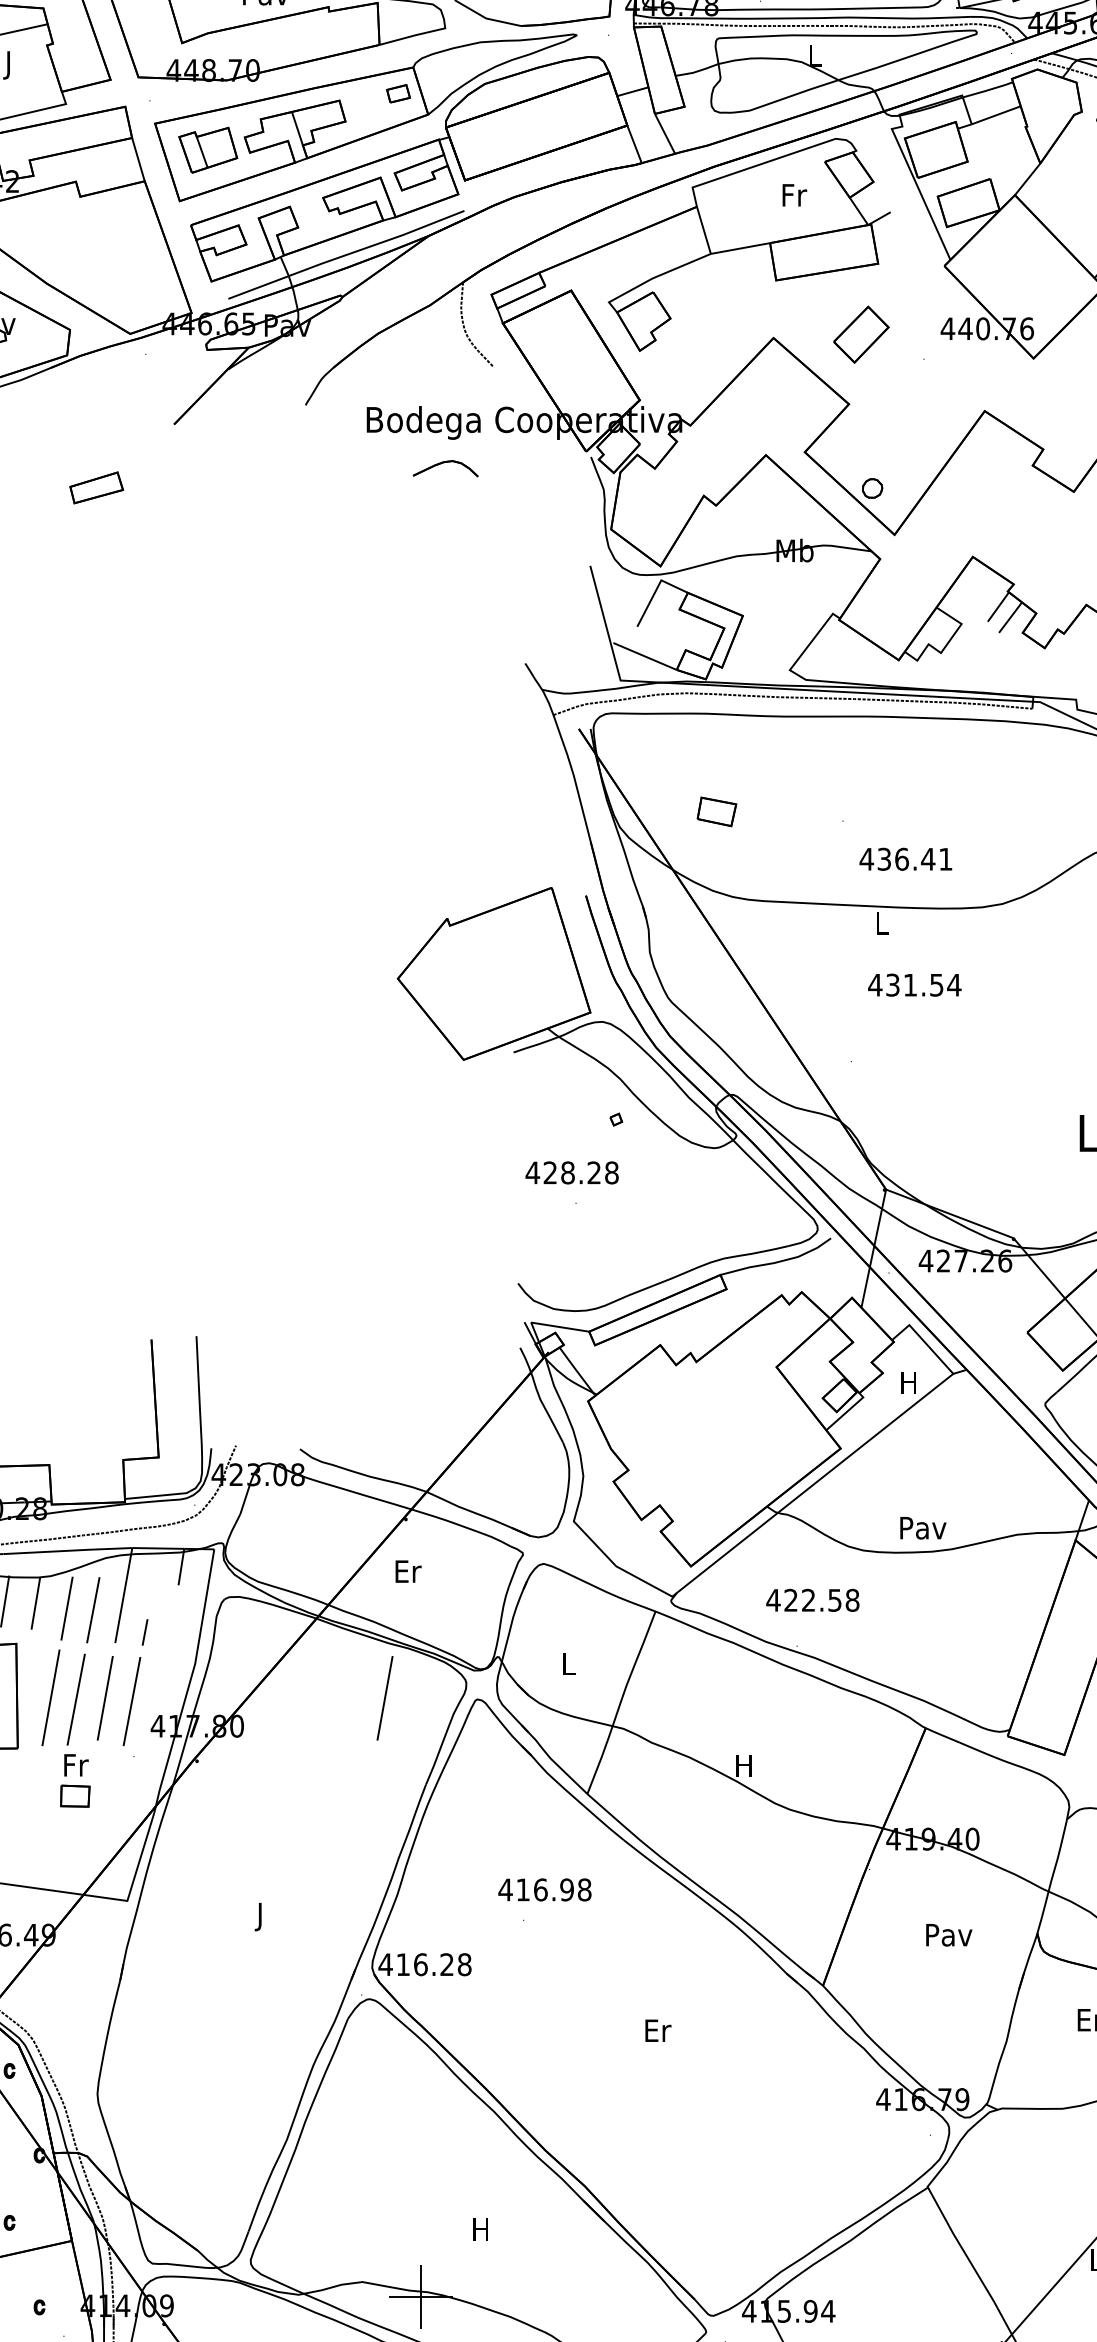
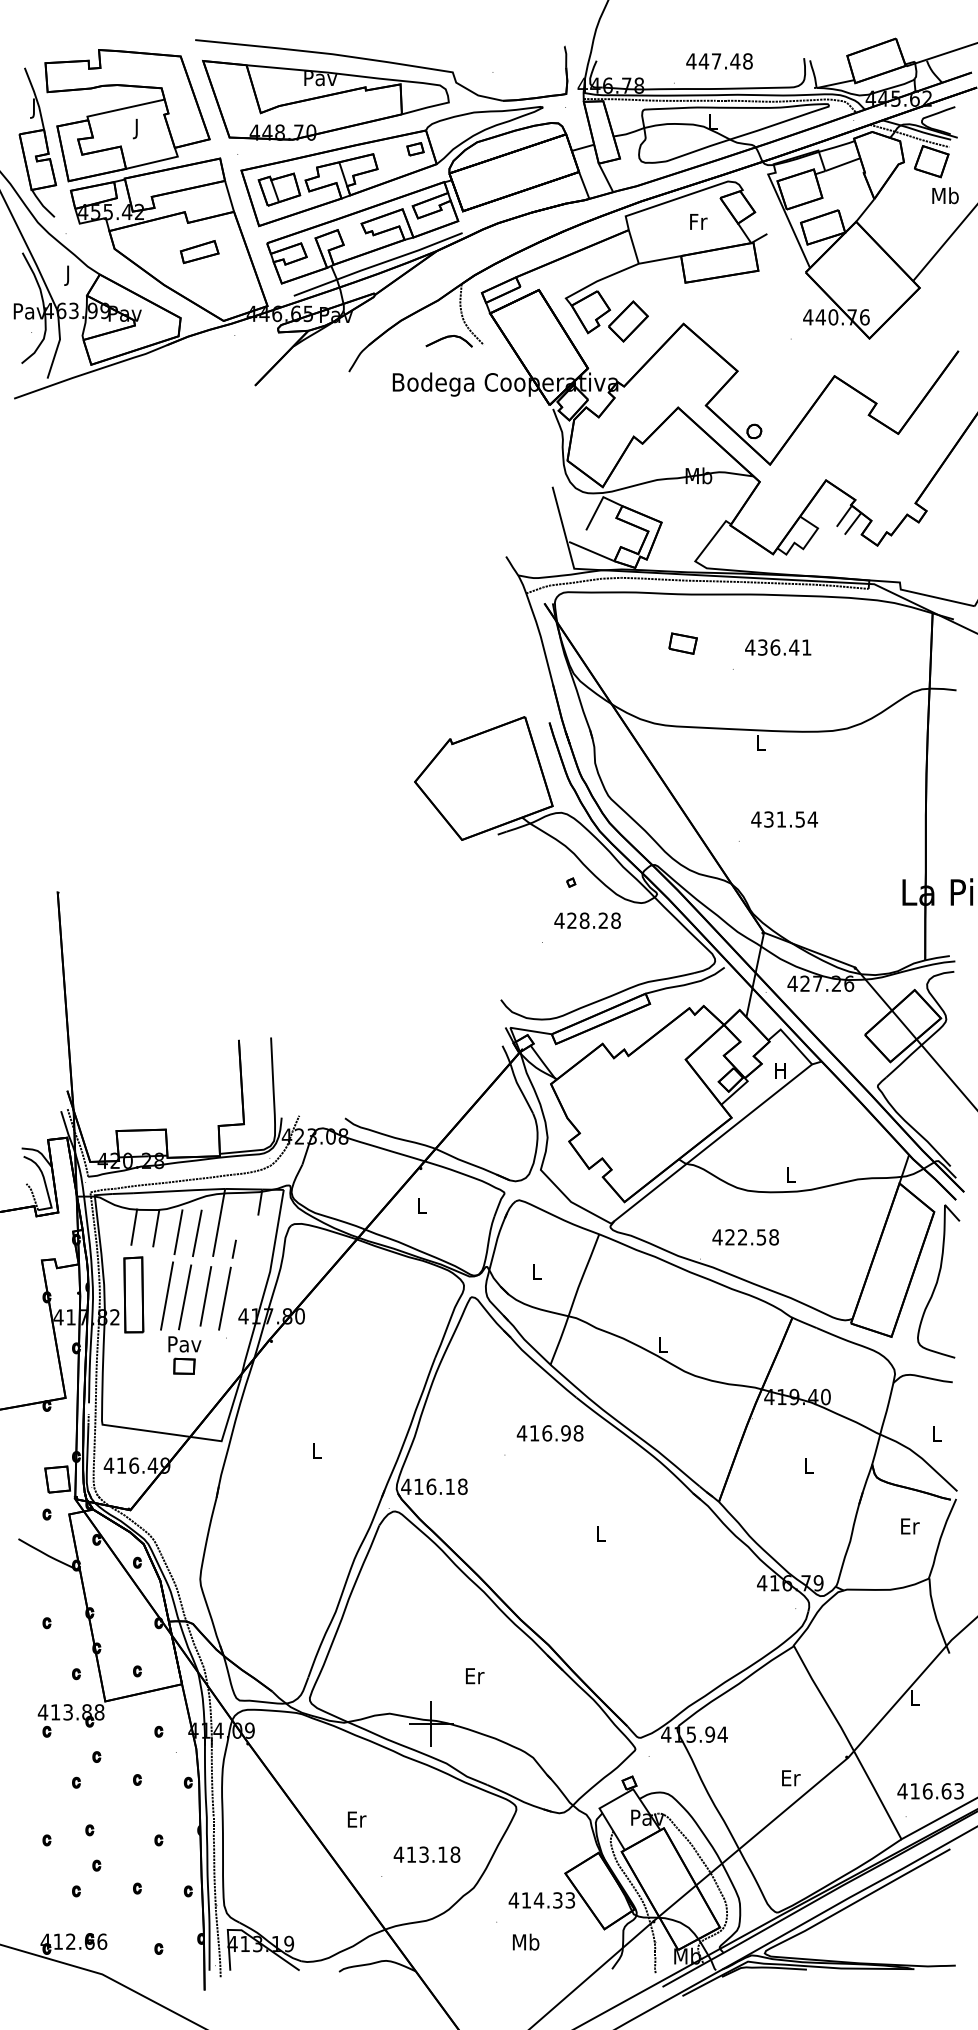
part: (861, 334) -> (628, 321), moved
part: (444, 468) -> (448, 341), moved
part: (96, 488) -> (199, 252), moved
part: (716, 811) -> (682, 643), moved
text: (906, 859) -> (778, 647), moved
text: (914, 985) -> (784, 819), moved
text: (571, 1172) -> (587, 920), moved
text: (923, 1527) -> (790, 1174), Pav -> L
text: (408, 1571) -> (422, 1205), Er -> L
text: (812, 1600) -> (745, 1237), moved
line: (384, 1698) -> (405, 1296), removed
text: (75, 1765) -> (184, 1344), Fr -> Pav
text: (744, 1765) -> (662, 1344), H -> L
text: (544, 1890) -> (549, 1433), moved
text: (260, 1916) -> (316, 1452), J -> L
text: (948, 1934) -> (808, 1465), Pav -> L
text: (446, 1964) -> (449, 1486), 416.28 -> 416.18
text: (658, 2030) -> (601, 1533), Er -> L
text: (482, 2230) -> (475, 1676), H -> Er

